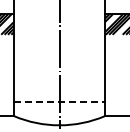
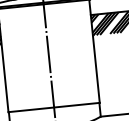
line: (59, 102) -> (54, 107), dashed -> solid

